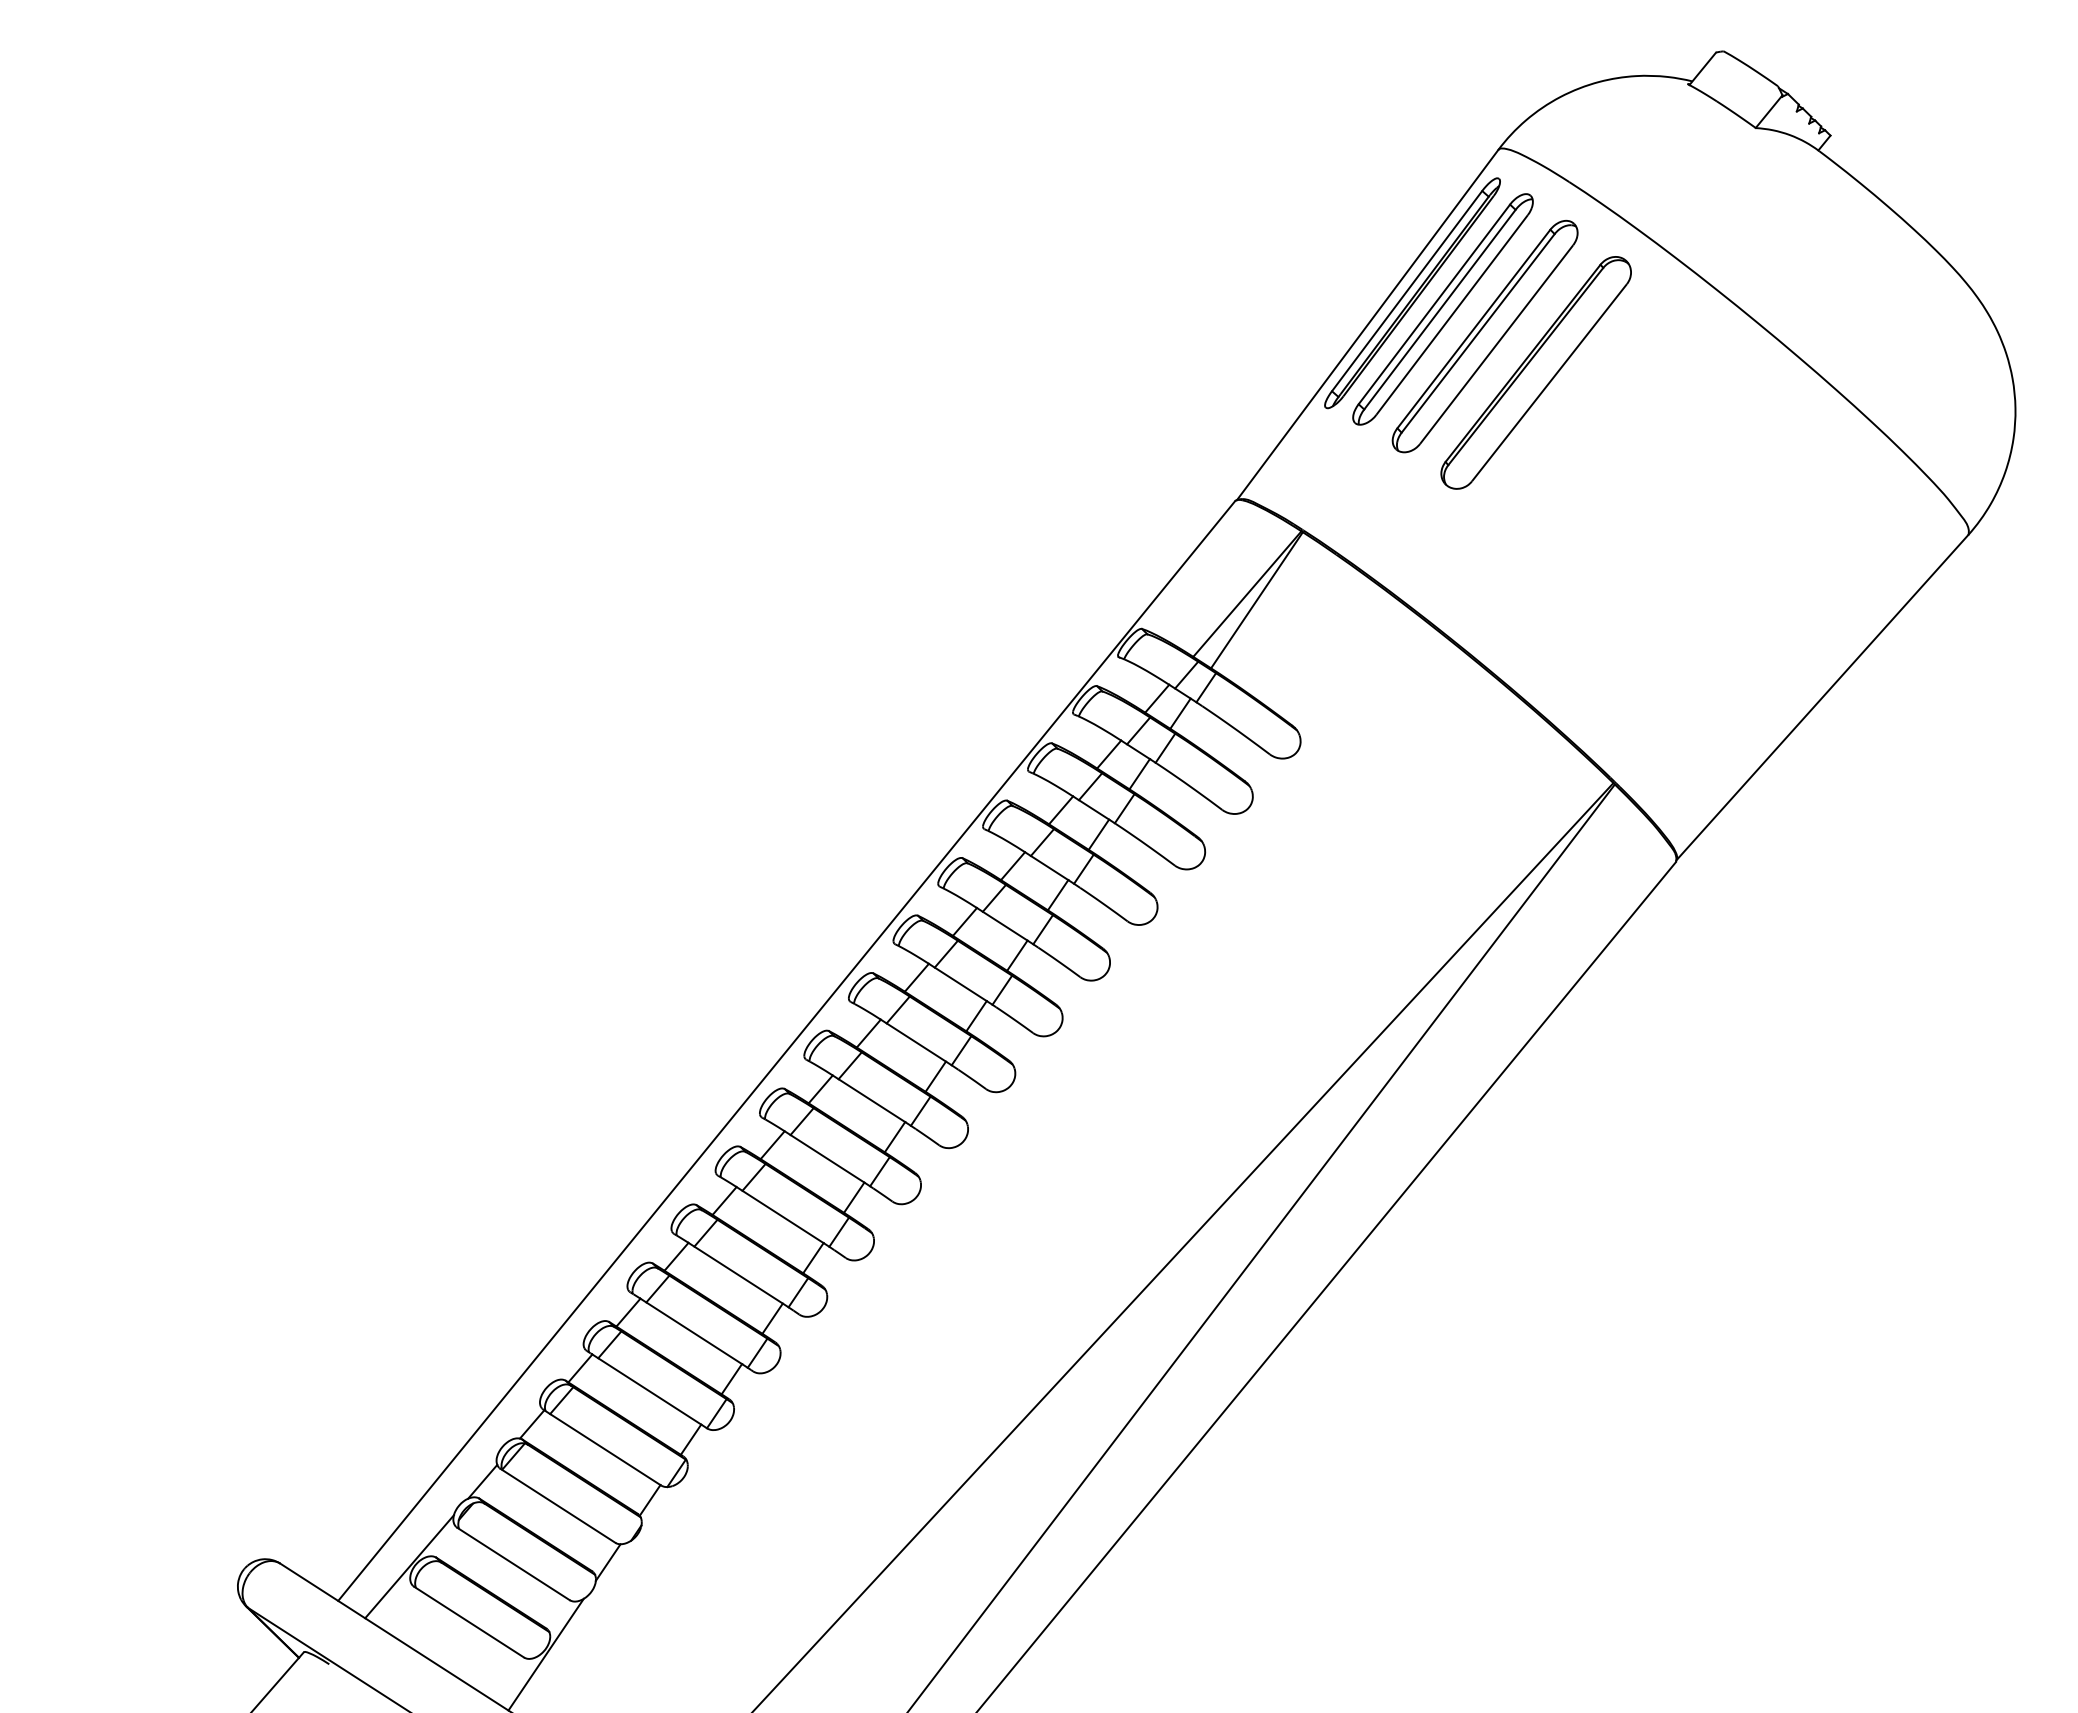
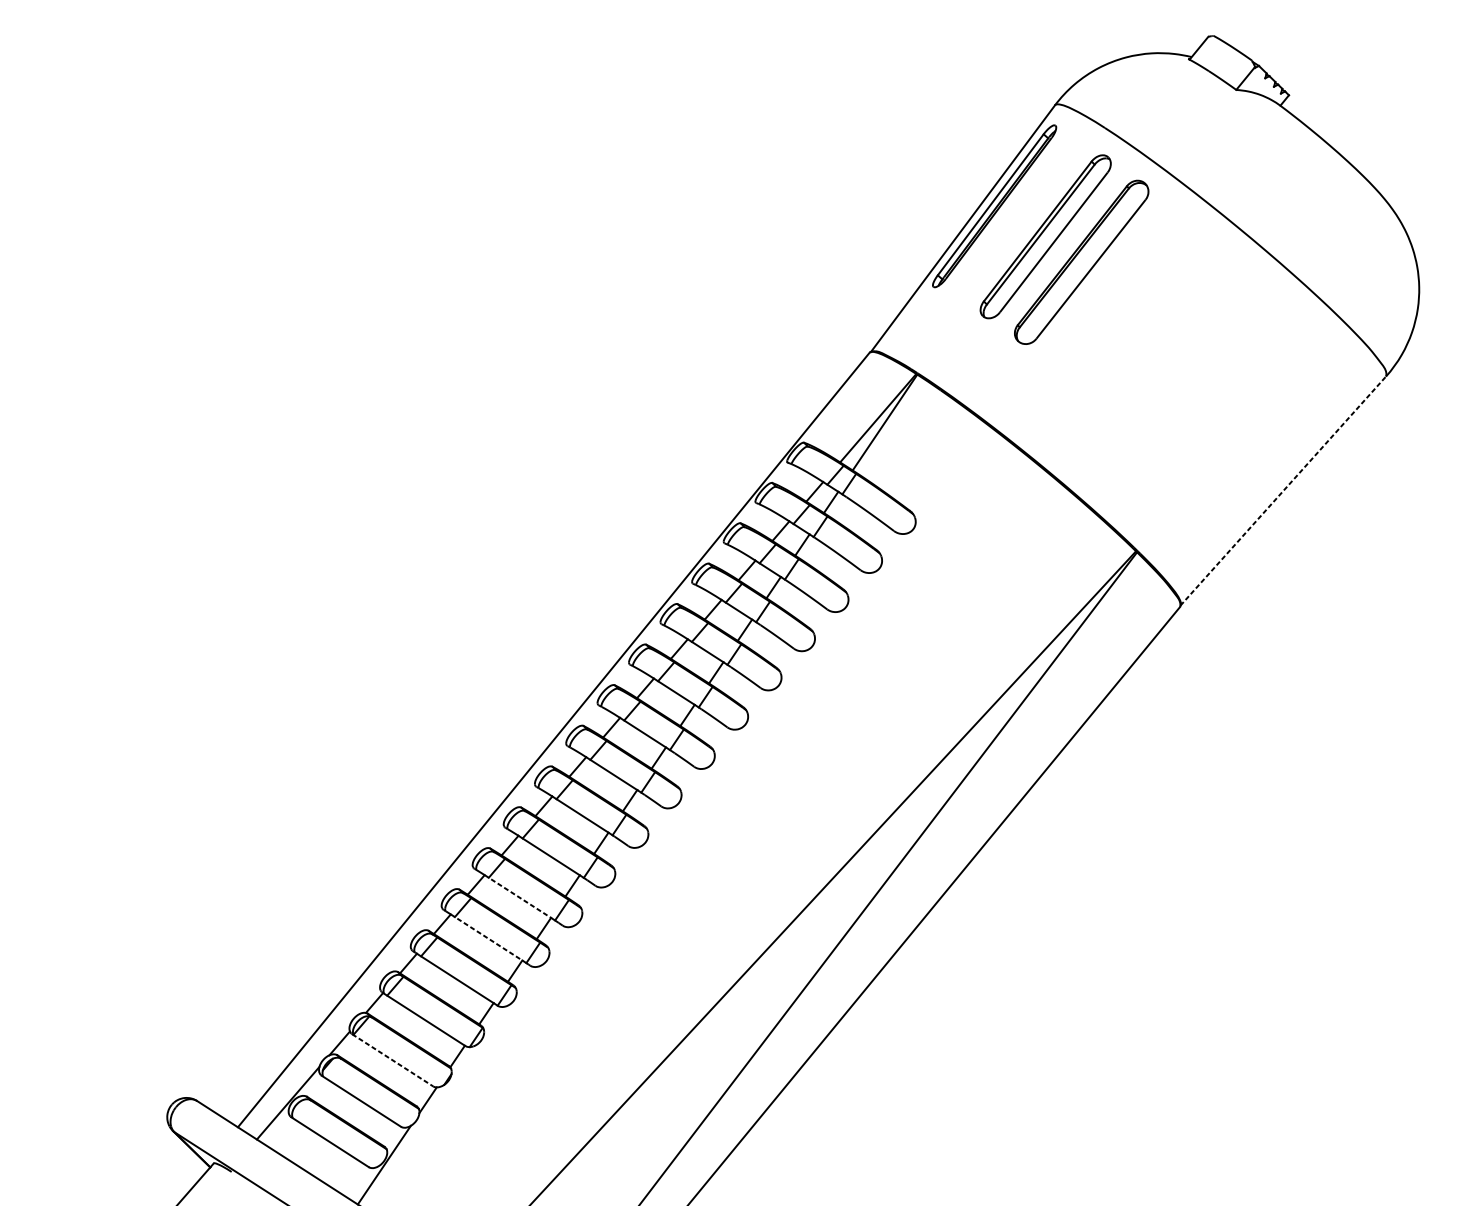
part: (1442, 309) -> (1015, 217), removed
line: (1822, 697) -> (1283, 491), solid -> dashed
line: (736, 1273) -> (518, 896), solid -> dashed
line: (691, 1331) -> (486, 937), solid -> dashed
line: (558, 1506) -> (393, 1060), solid -> dashed

